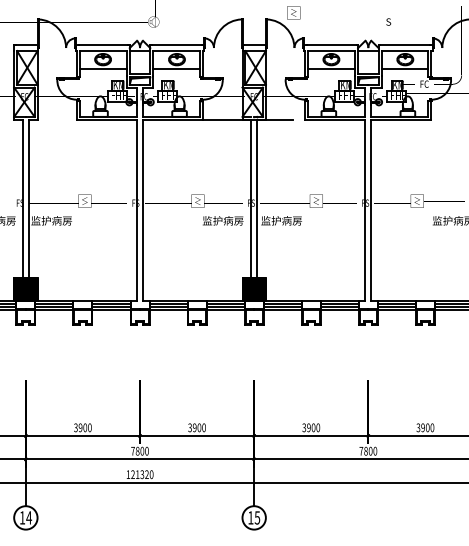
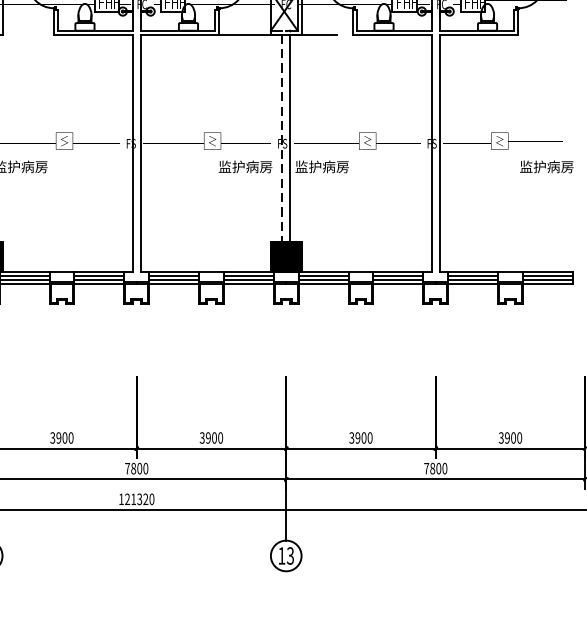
line: (251, 199) -> (282, 138), solid -> dashed
text: (257, 517) -> (290, 555), 15 -> 13

